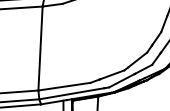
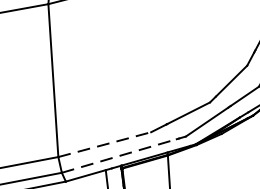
line: (64, 86) -> (104, 144), solid -> dashed
line: (71, 93) -> (118, 155), solid -> dashed

